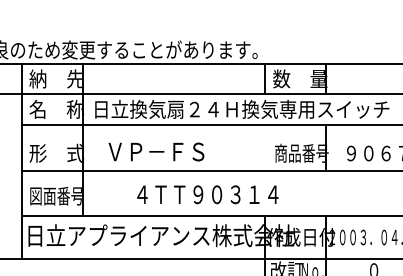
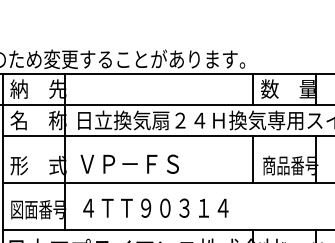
line: (265, 147) -> (253, 159), added
text: (156, 151) -> (129, 163), moved
text: (207, 194) -> (155, 207), moved

